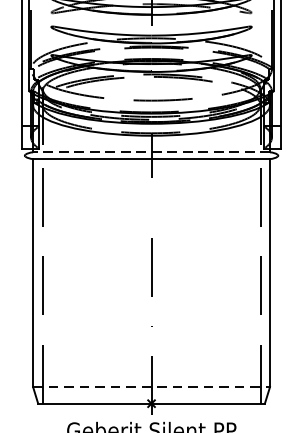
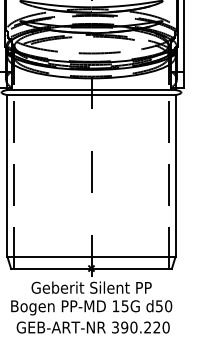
line: (151, 152) -> (91, 90), dashed -> solid
line: (152, 386) -> (92, 256), dashed -> solid

